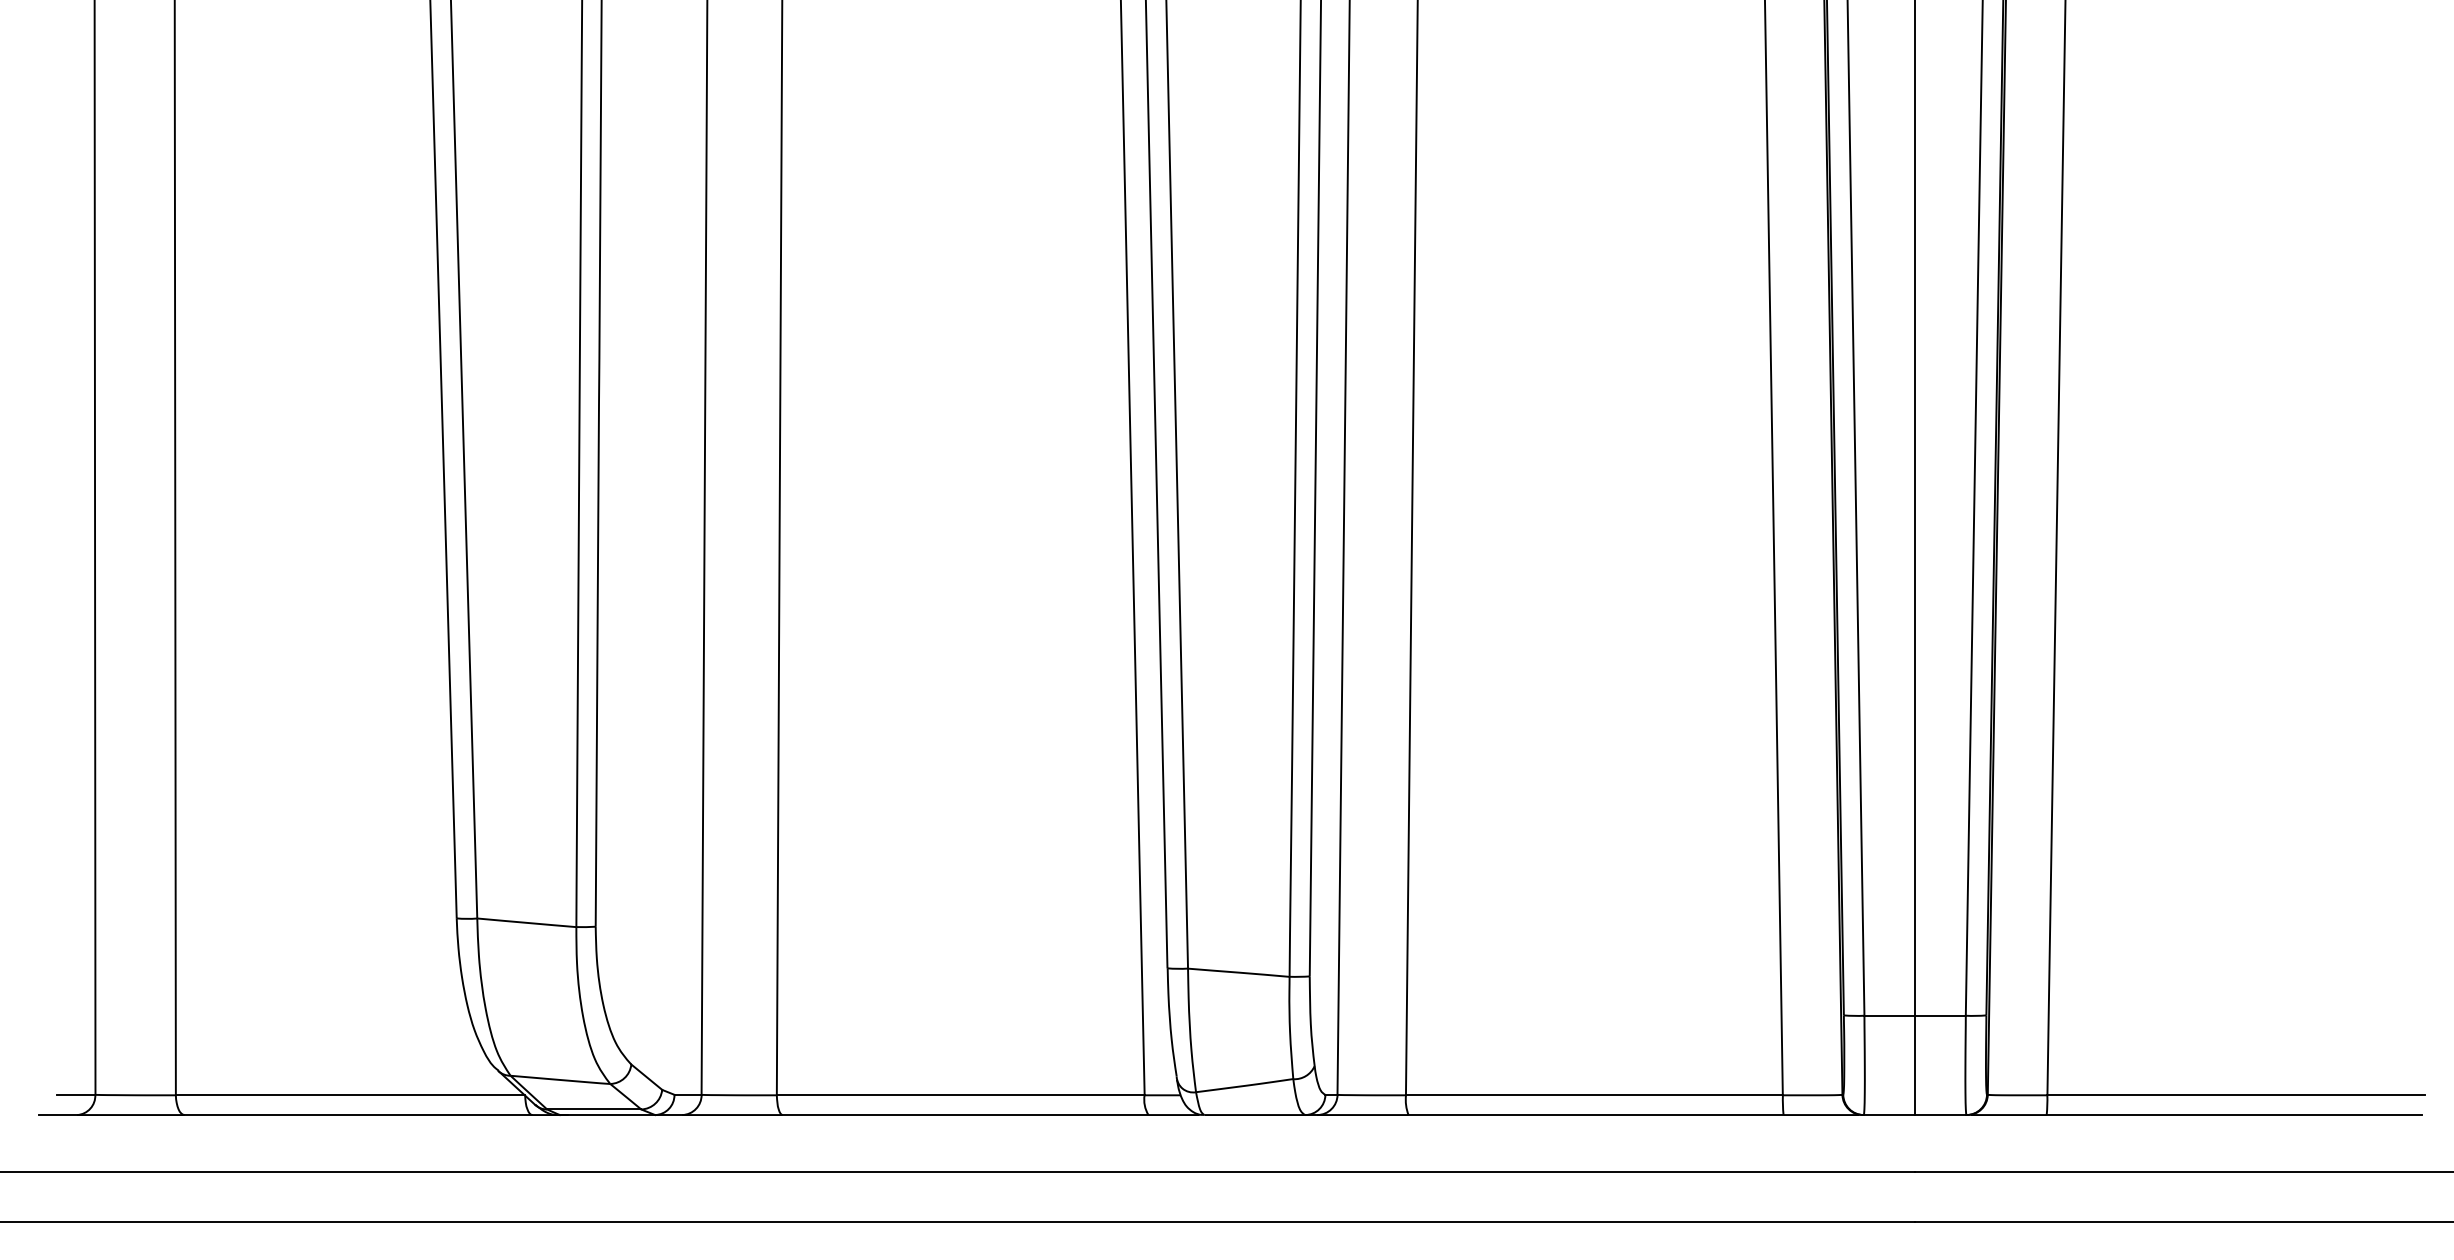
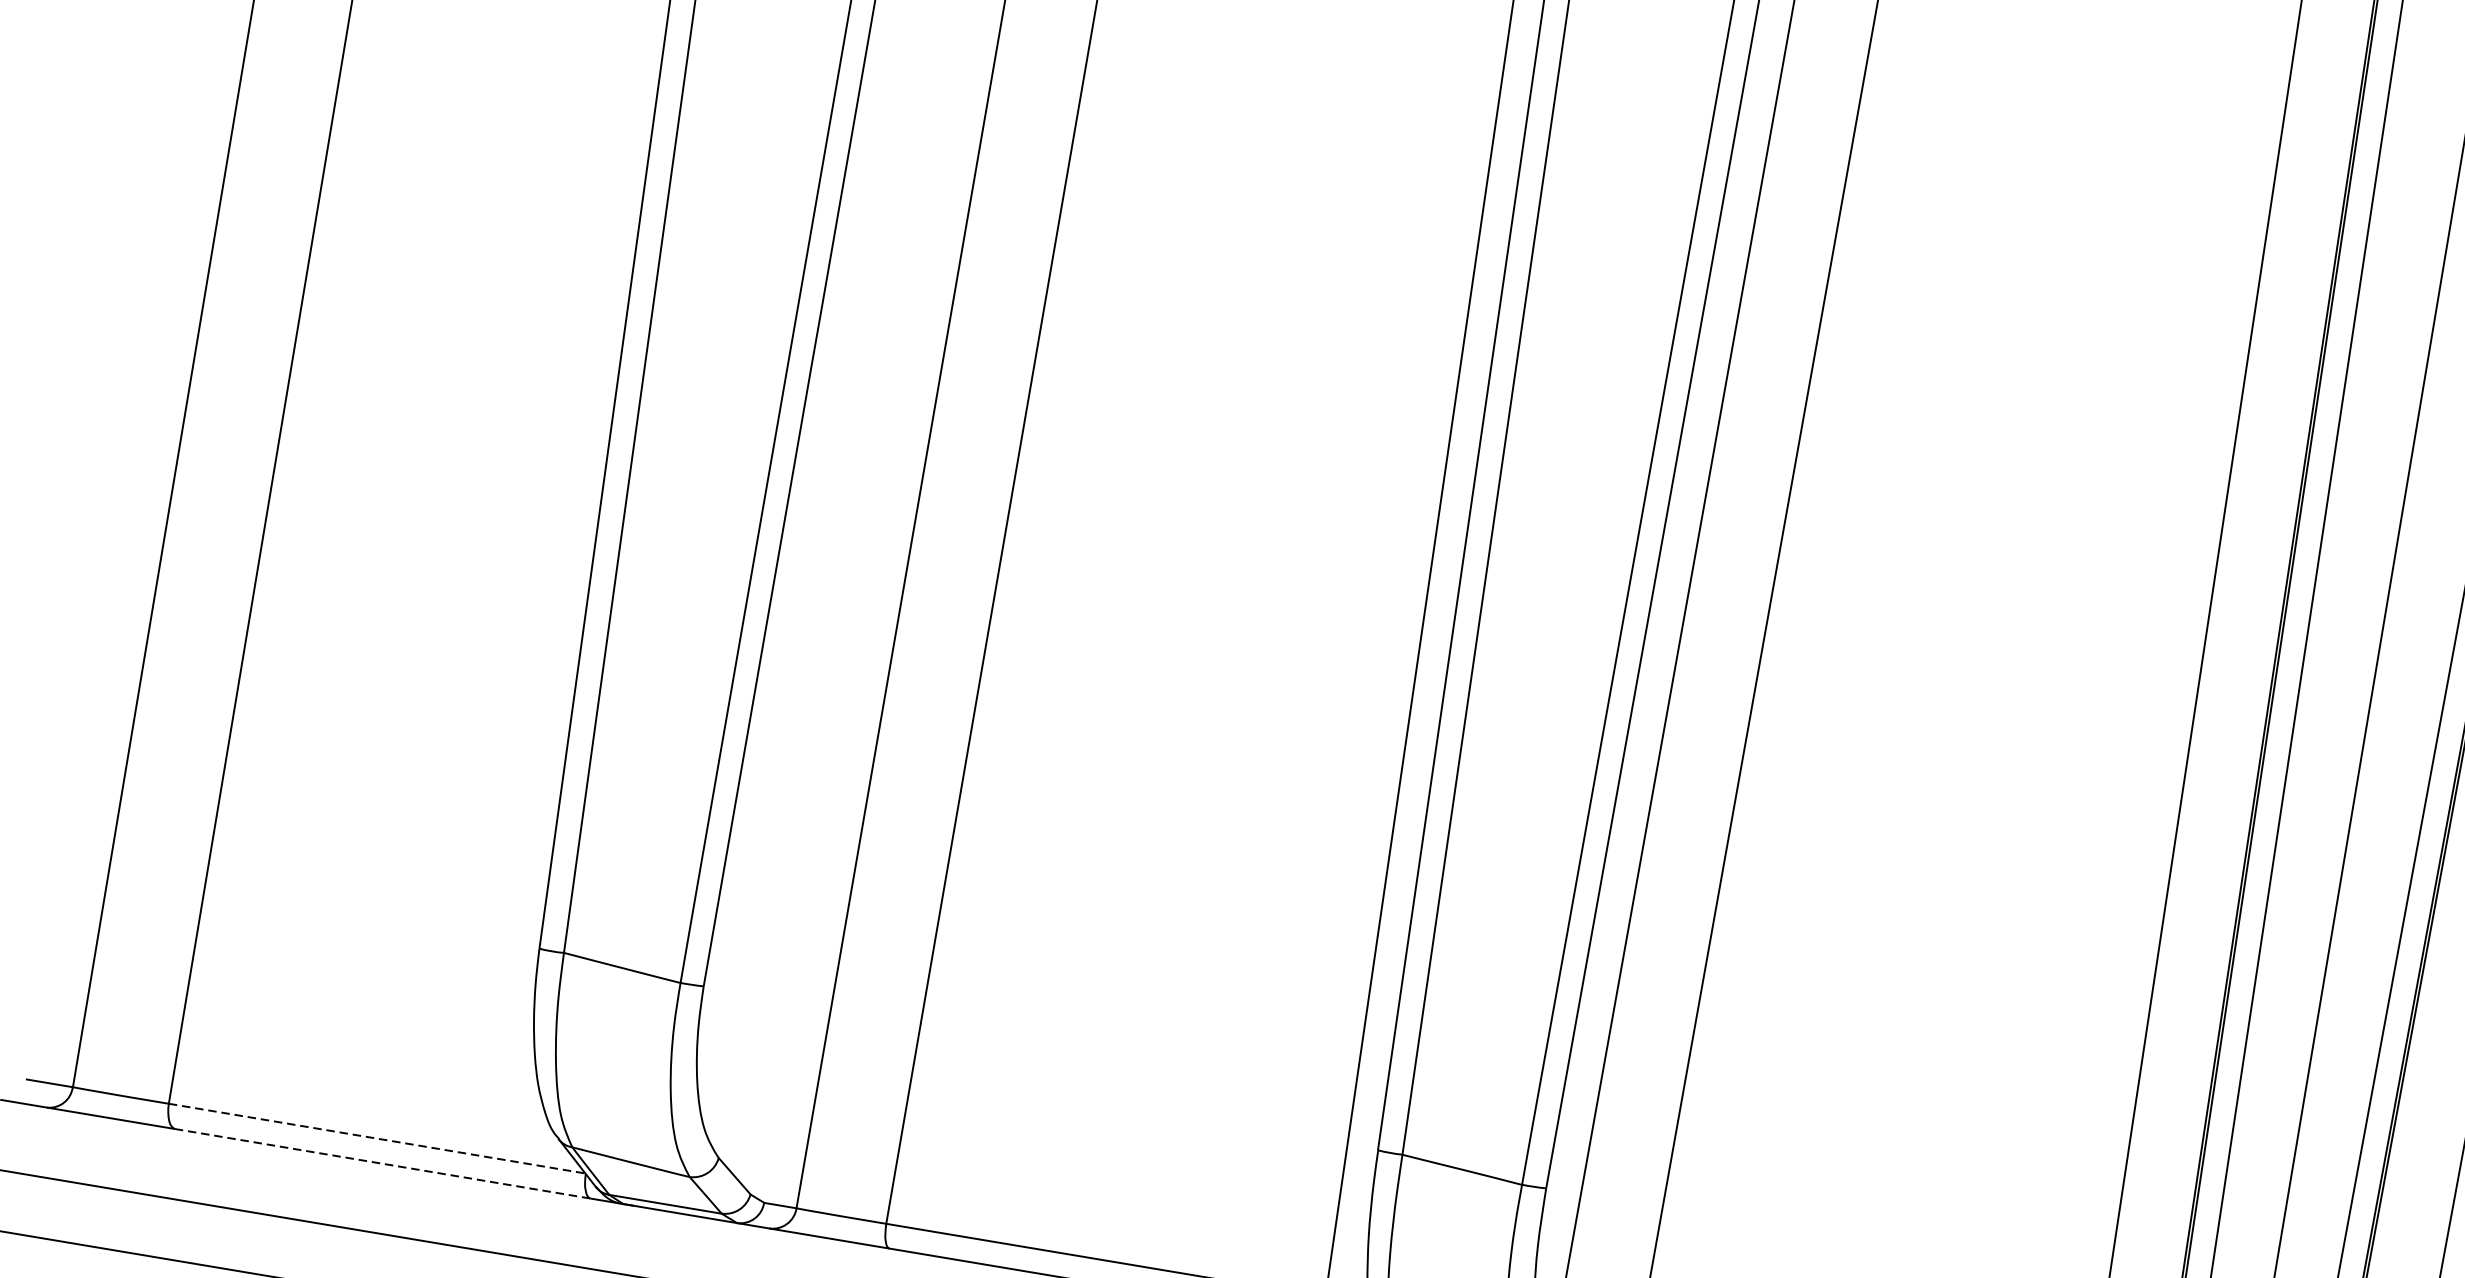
line: (350, 1095) -> (377, 1138), solid -> dashed
line: (358, 1115) -> (382, 1164), solid -> dashed

